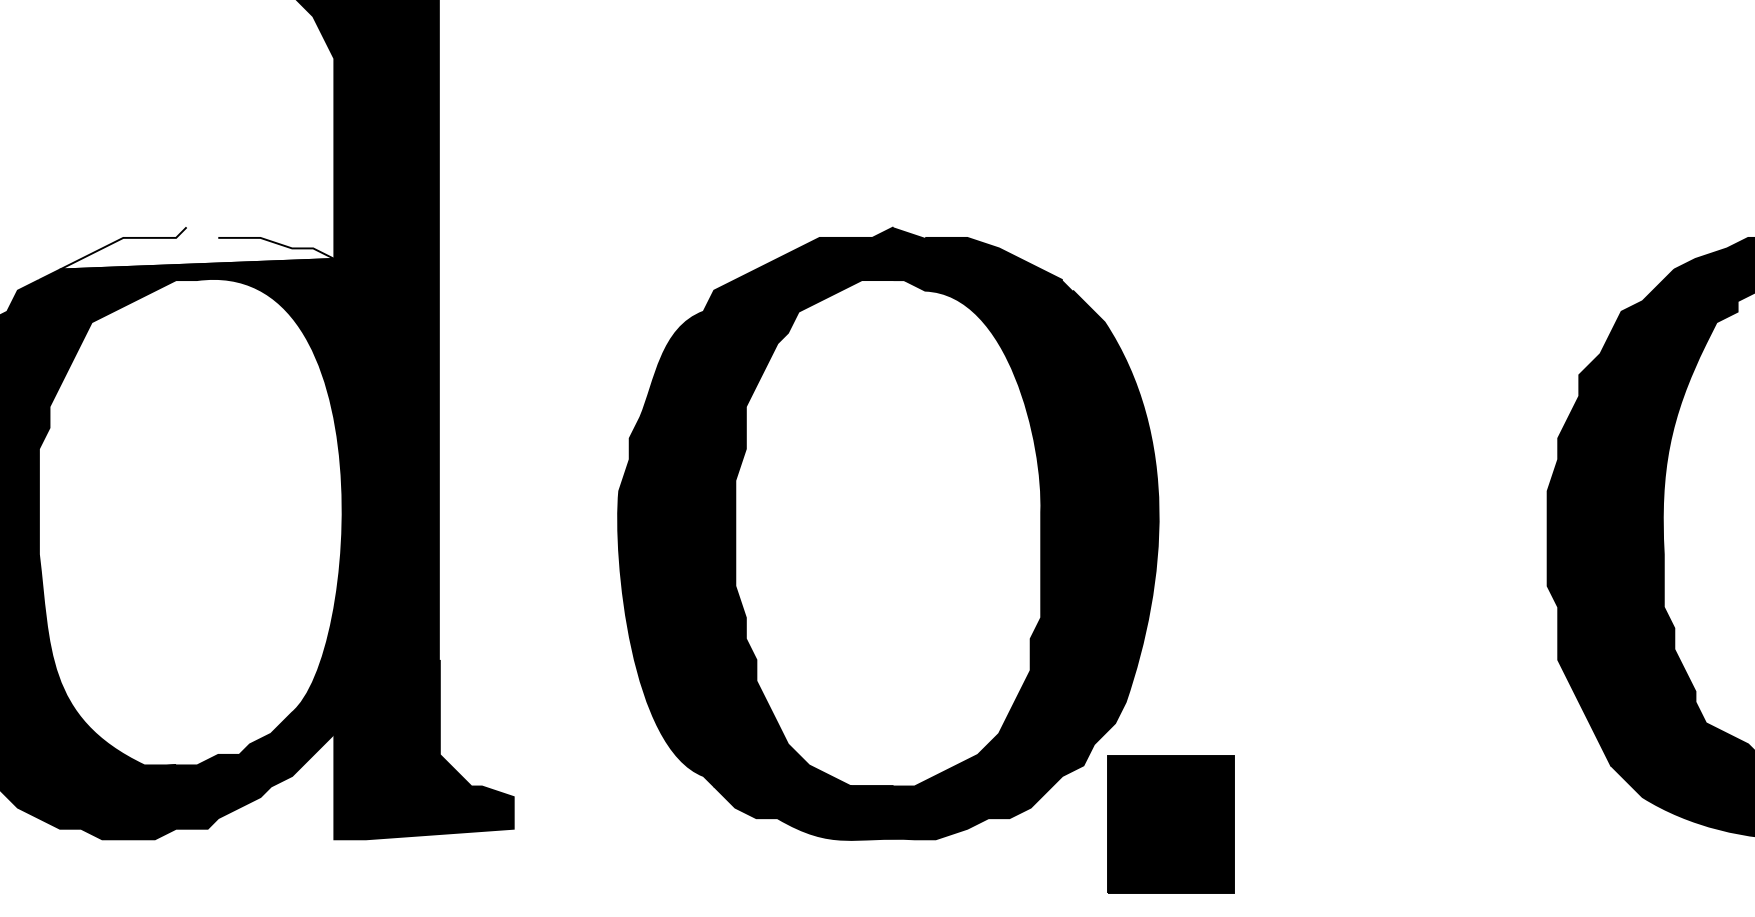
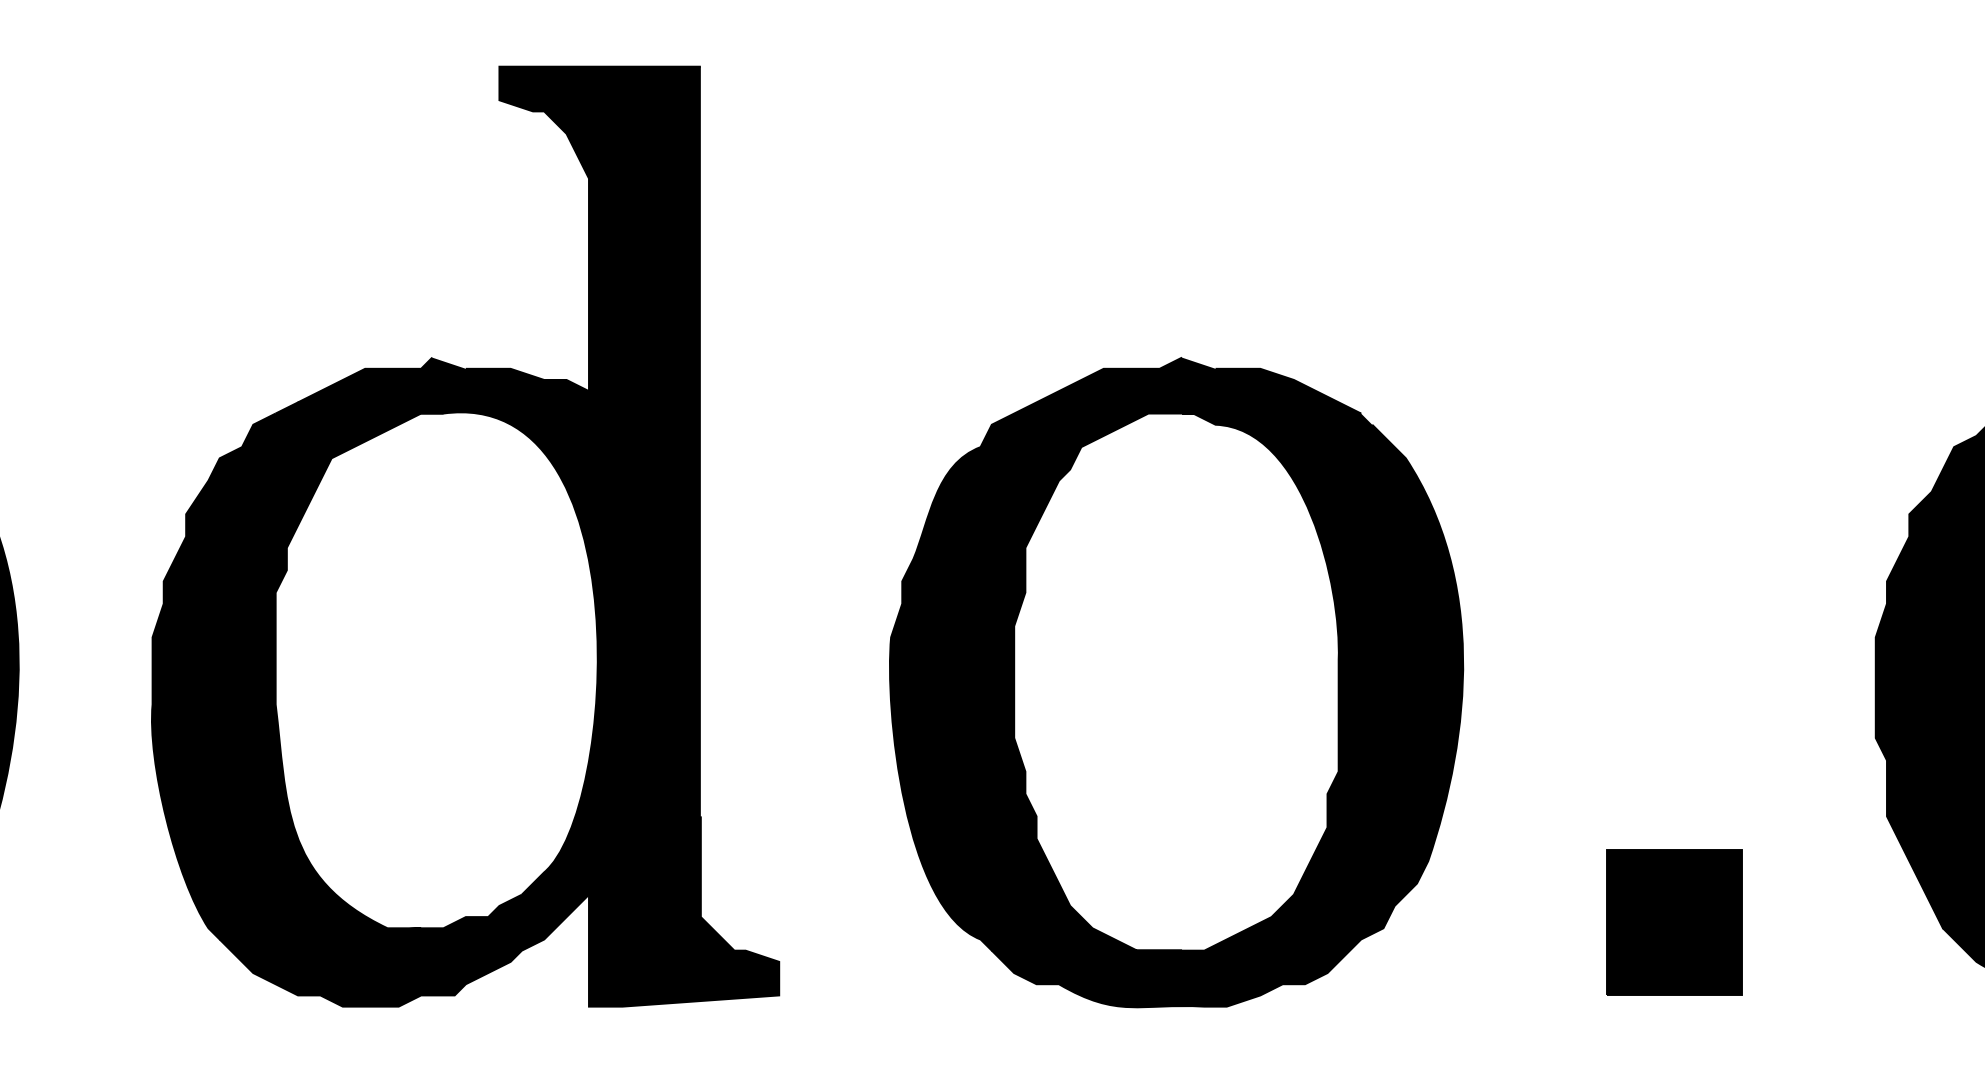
fill: (197, 247) -> (443, 379), added
part: (1171, 824) -> (1674, 922), moved

